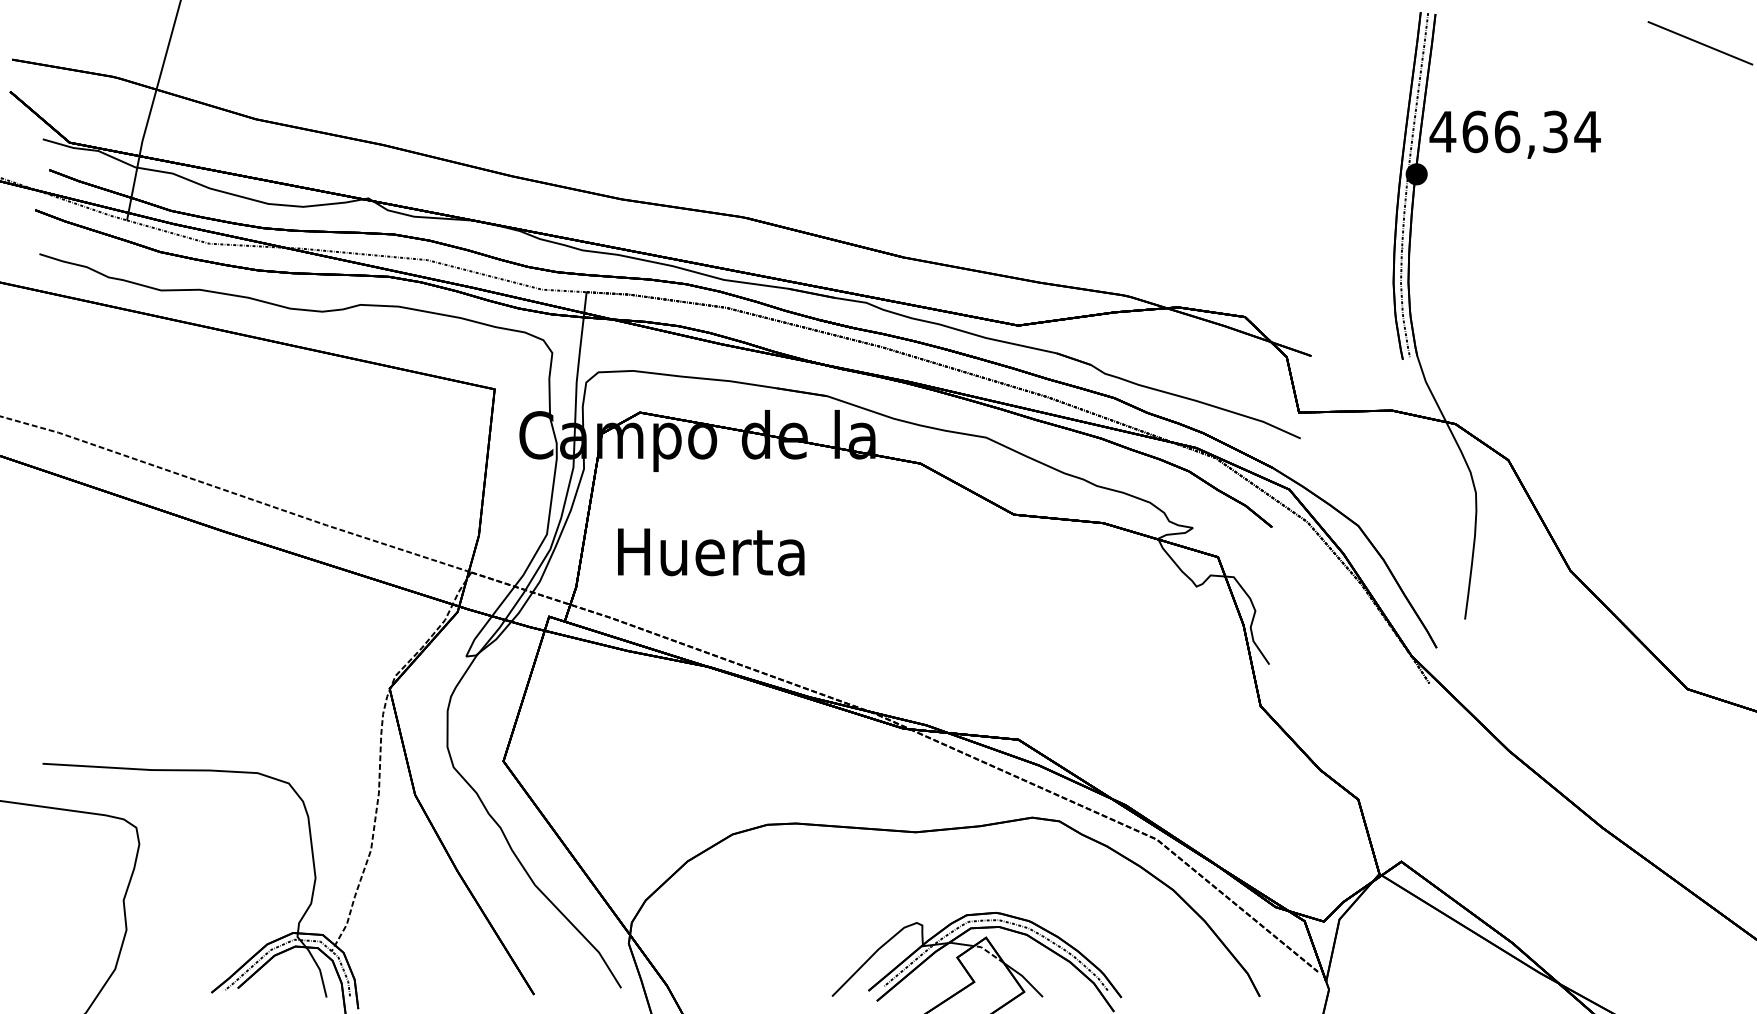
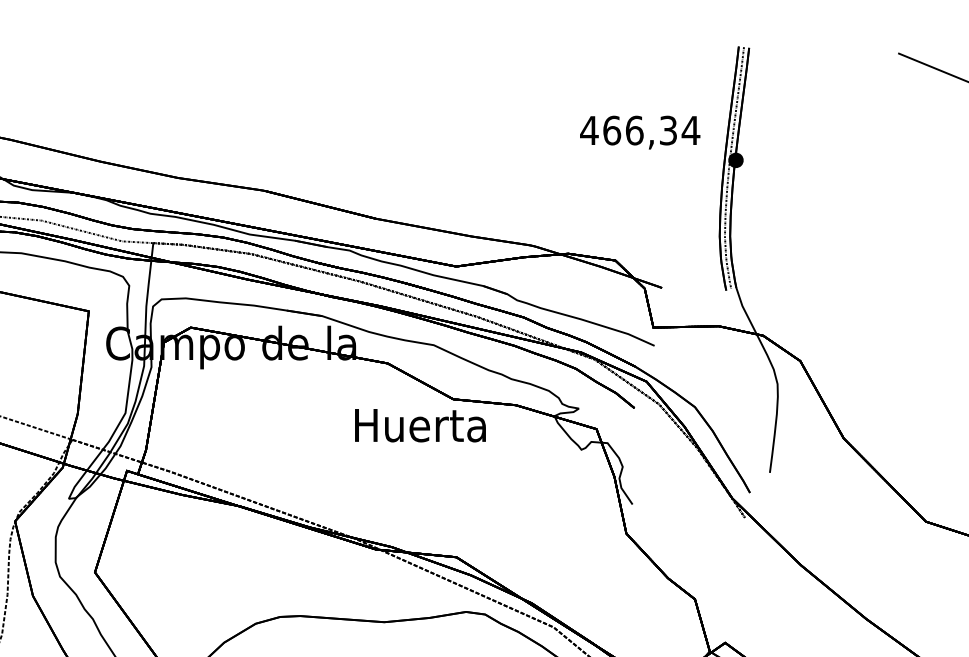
text: (1514, 134) -> (639, 132), moved
text: (711, 552) -> (420, 425), moved

